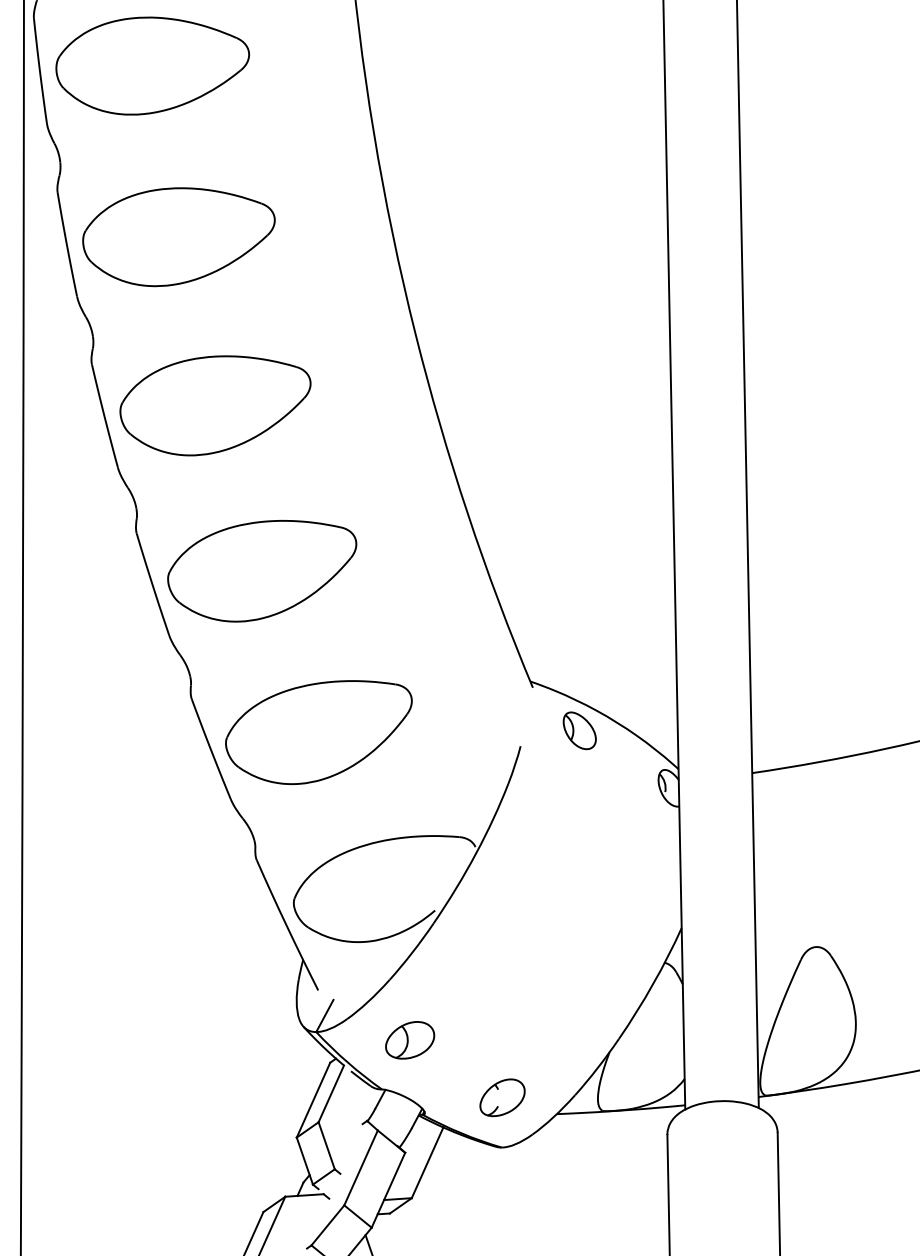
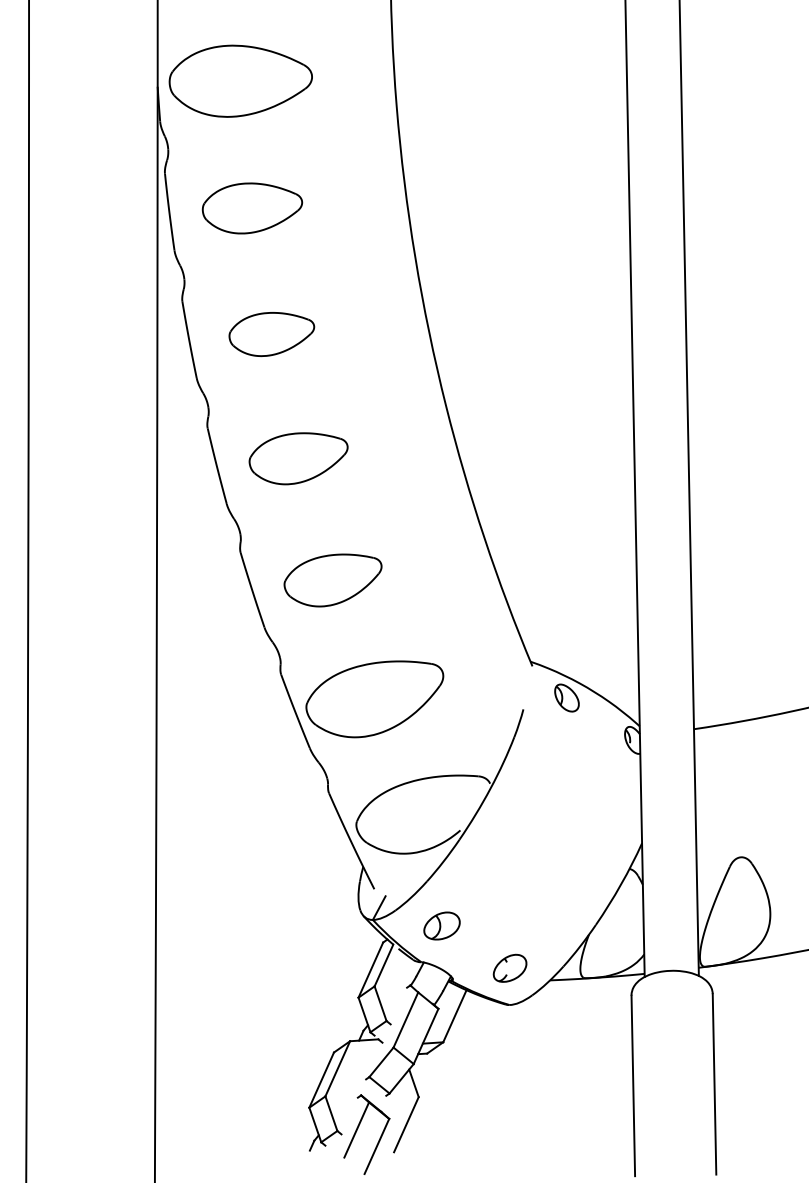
part: (152, 66) -> (252, 208), size x0.7
part: (178, 237) -> (271, 334), size x0.6
part: (215, 405) -> (298, 458), size x0.7
part: (261, 571) -> (332, 580), size x0.7

